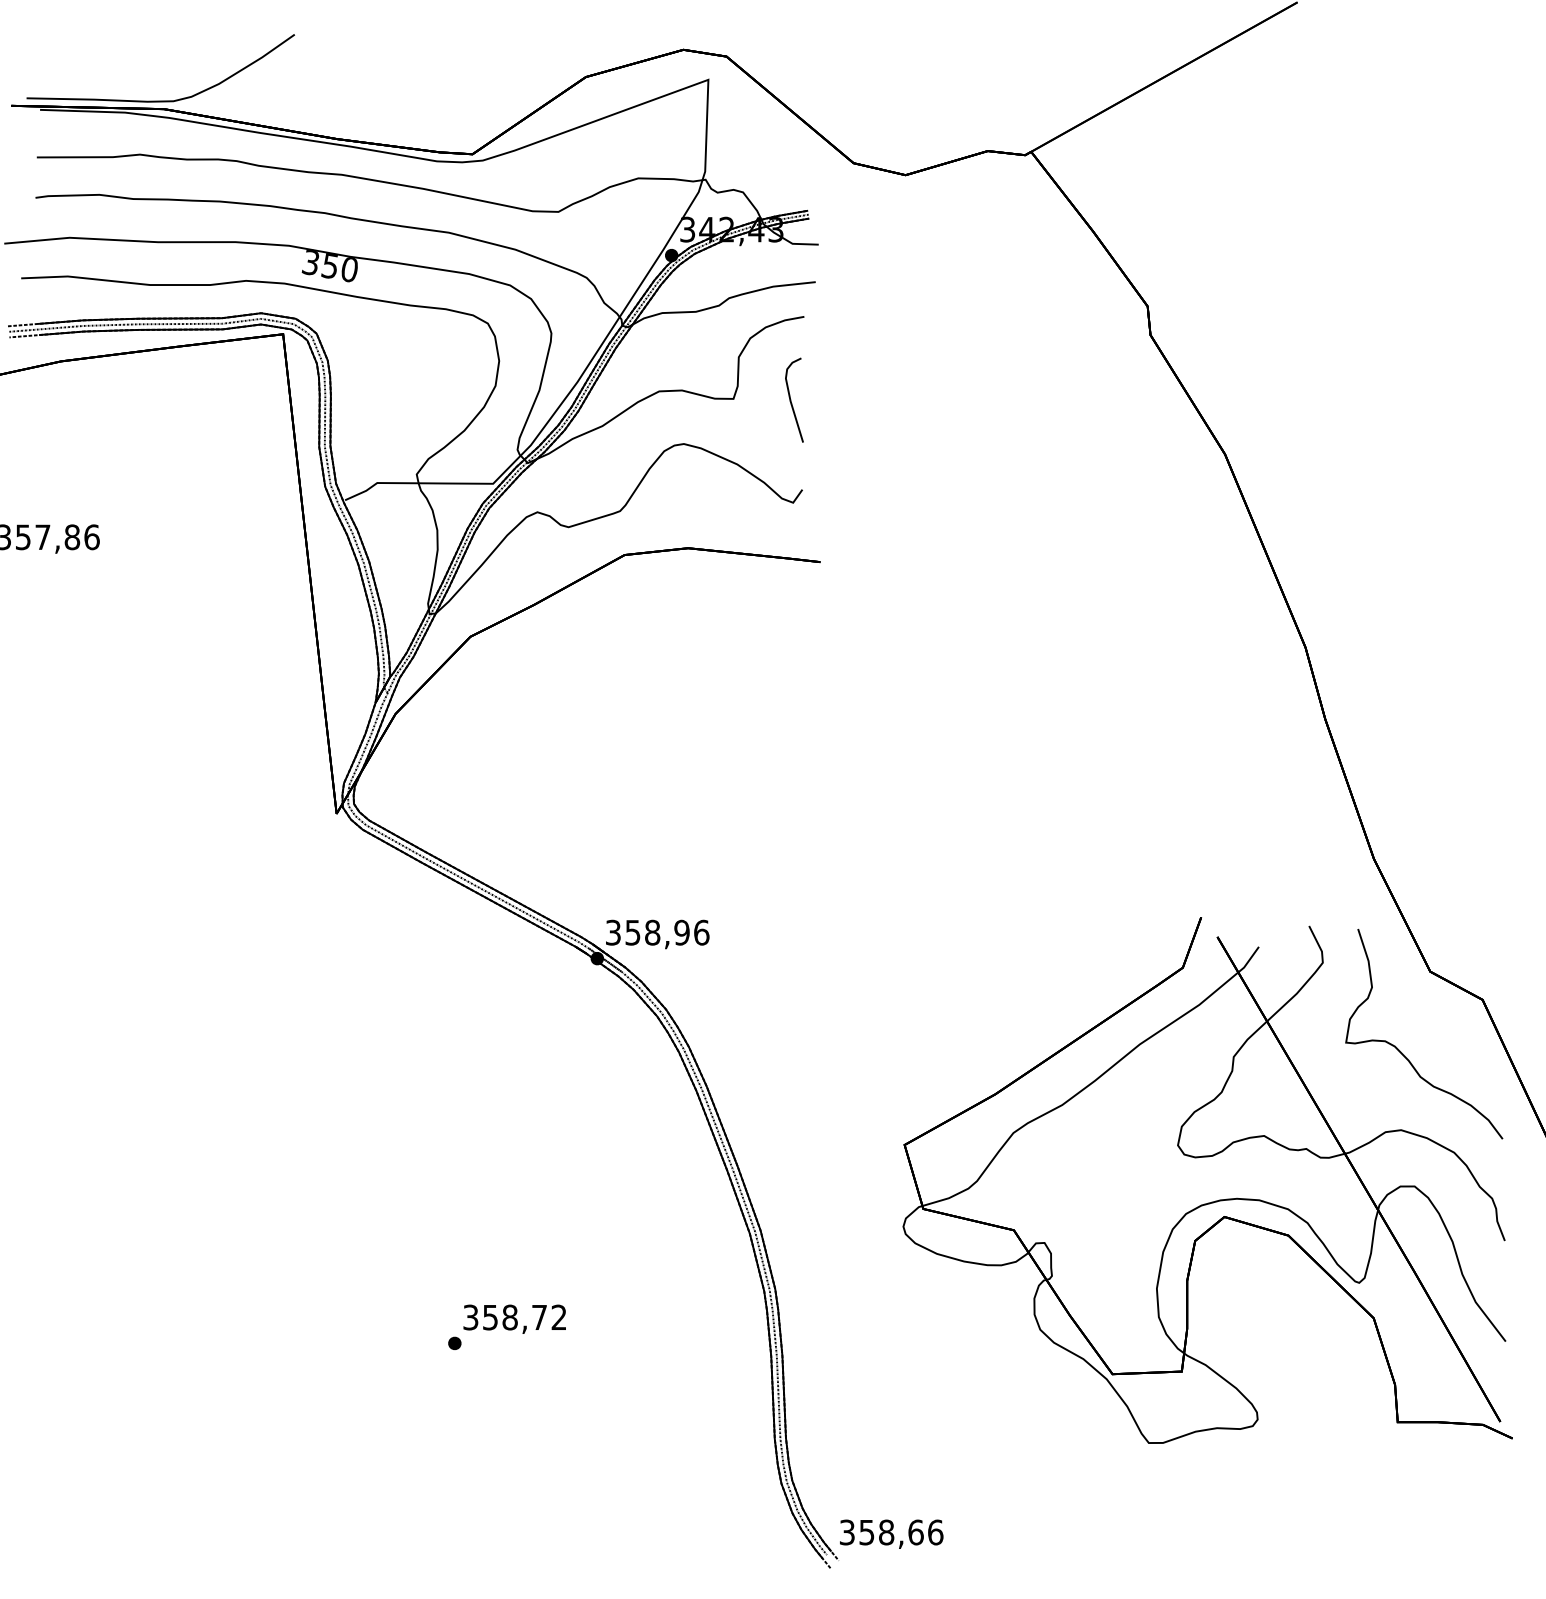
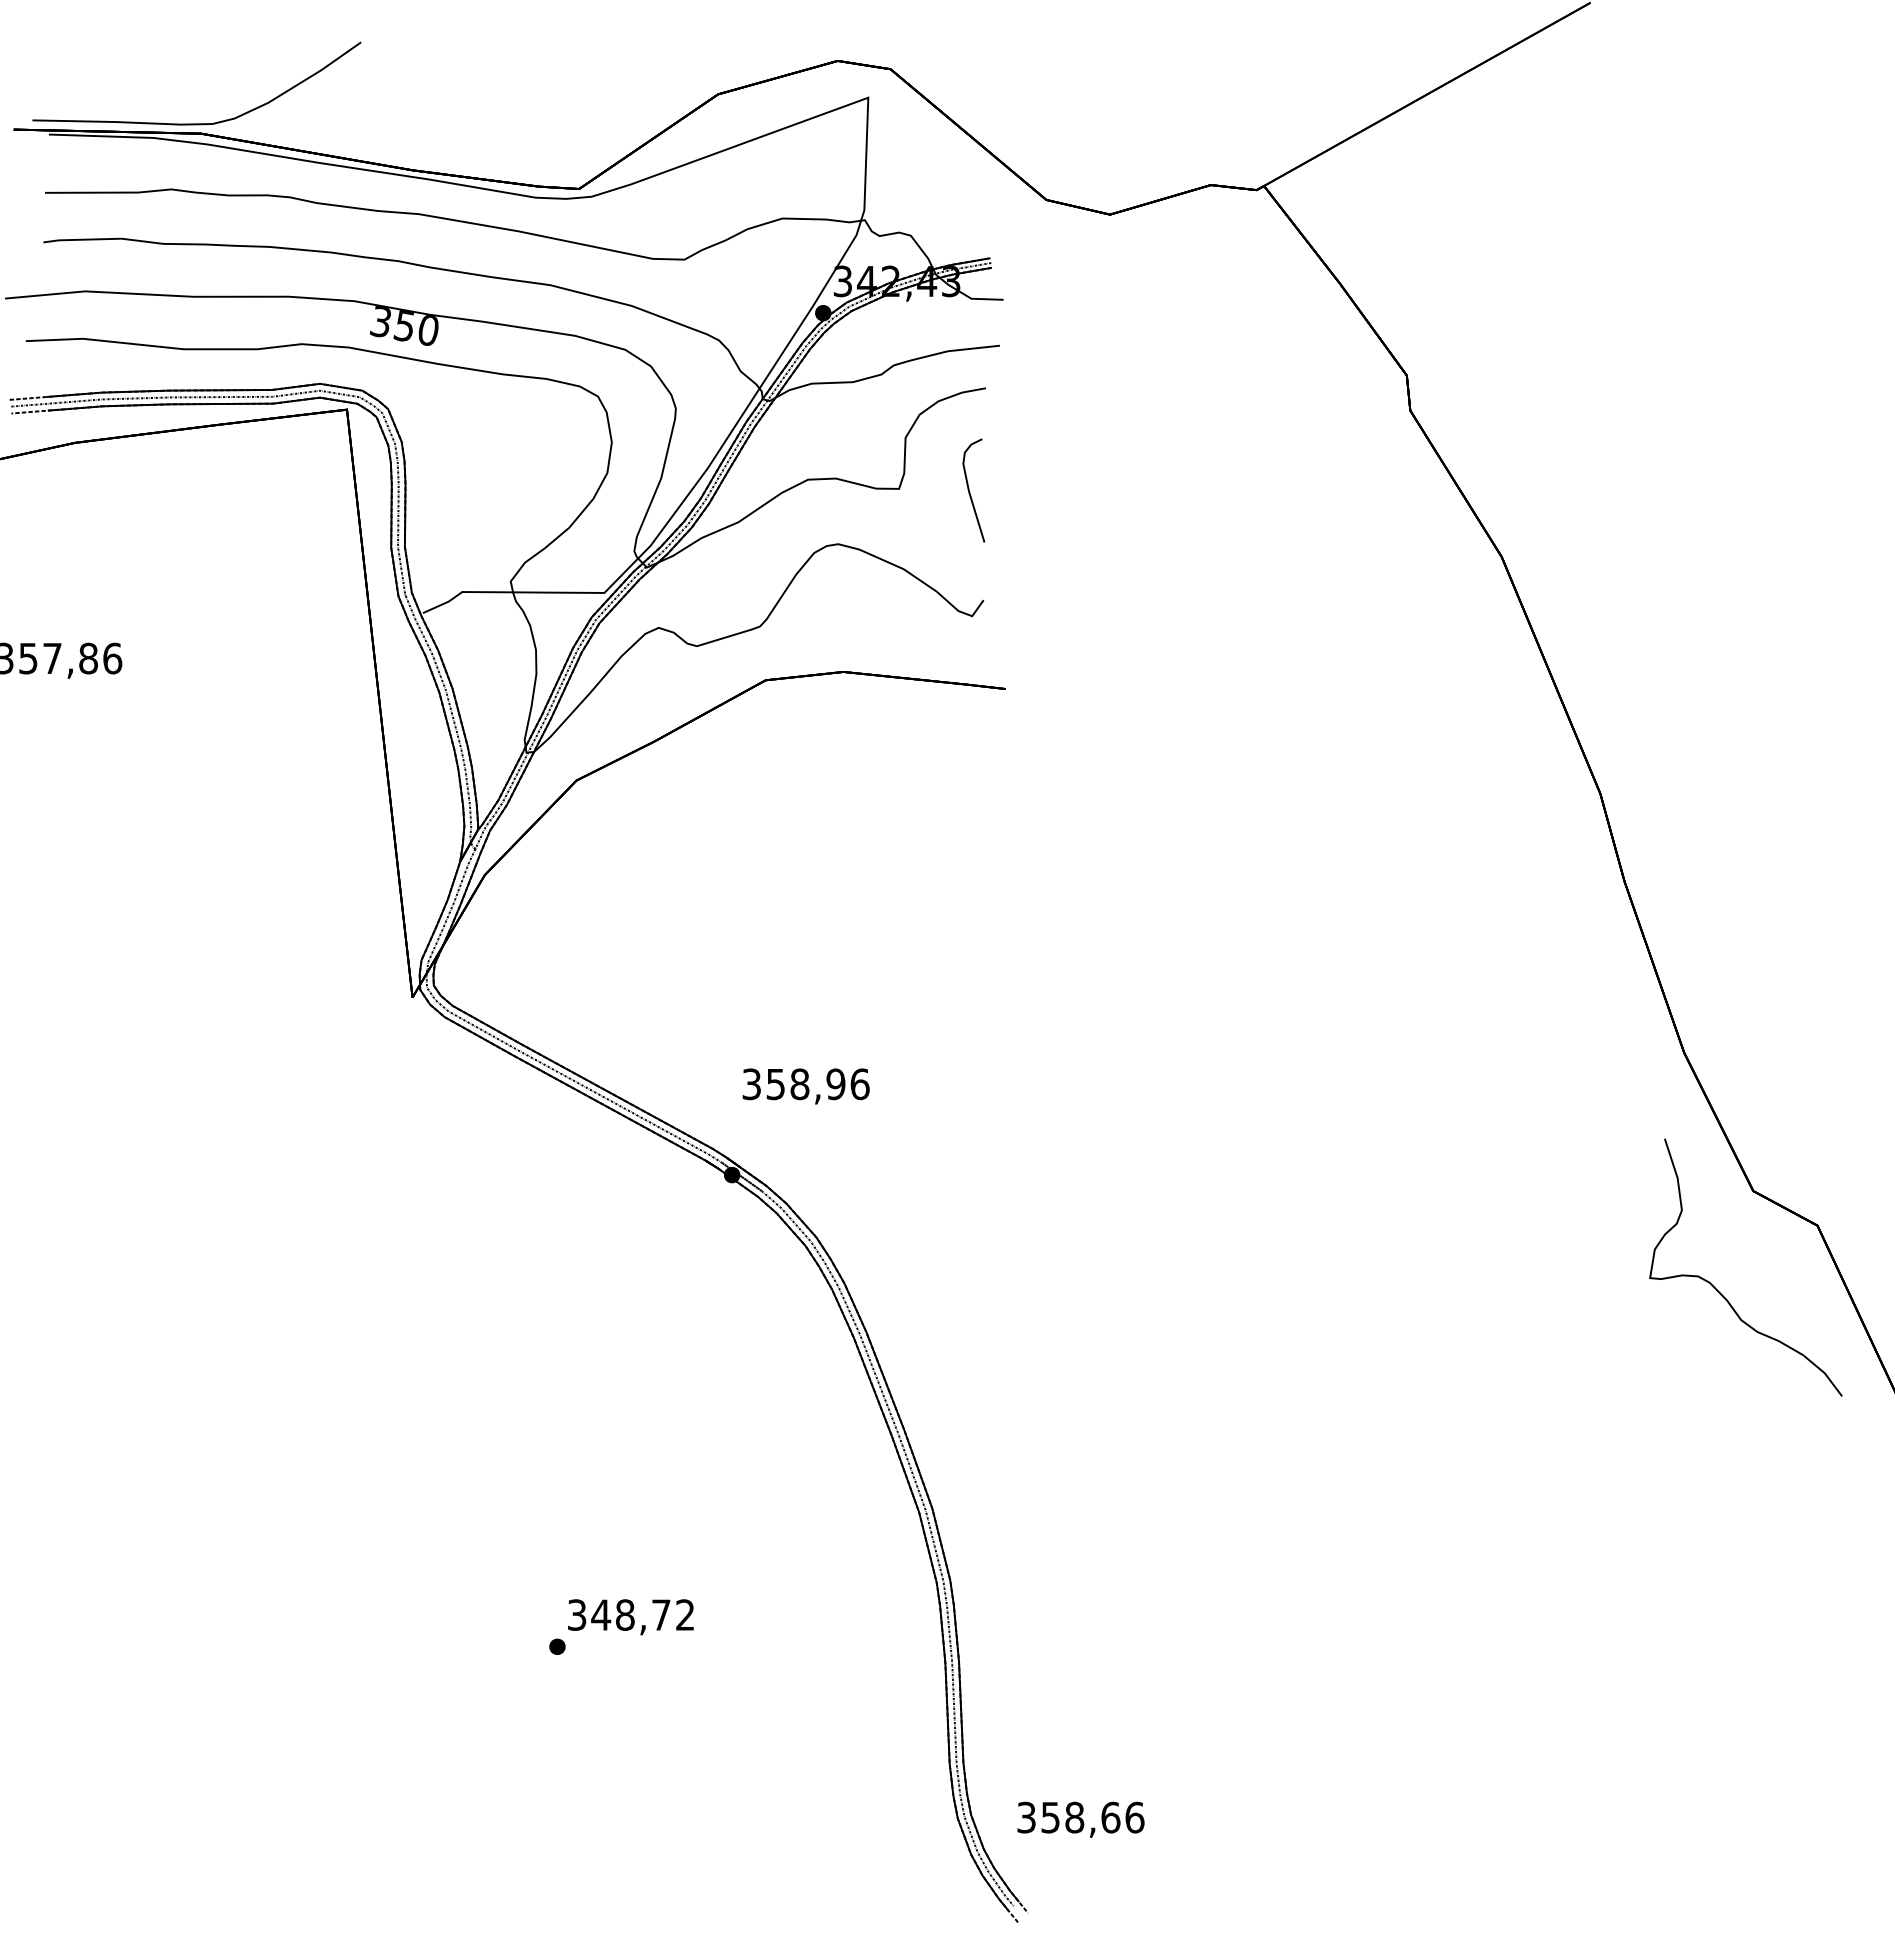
text: (657, 934) -> (805, 1086), moved
part: (1207, 1180) -> (1480, 1446), removed
text: (490, 1317) -> (601, 1614), 358,72 -> 348,72
text: (891, 1534) -> (1080, 1819), moved

